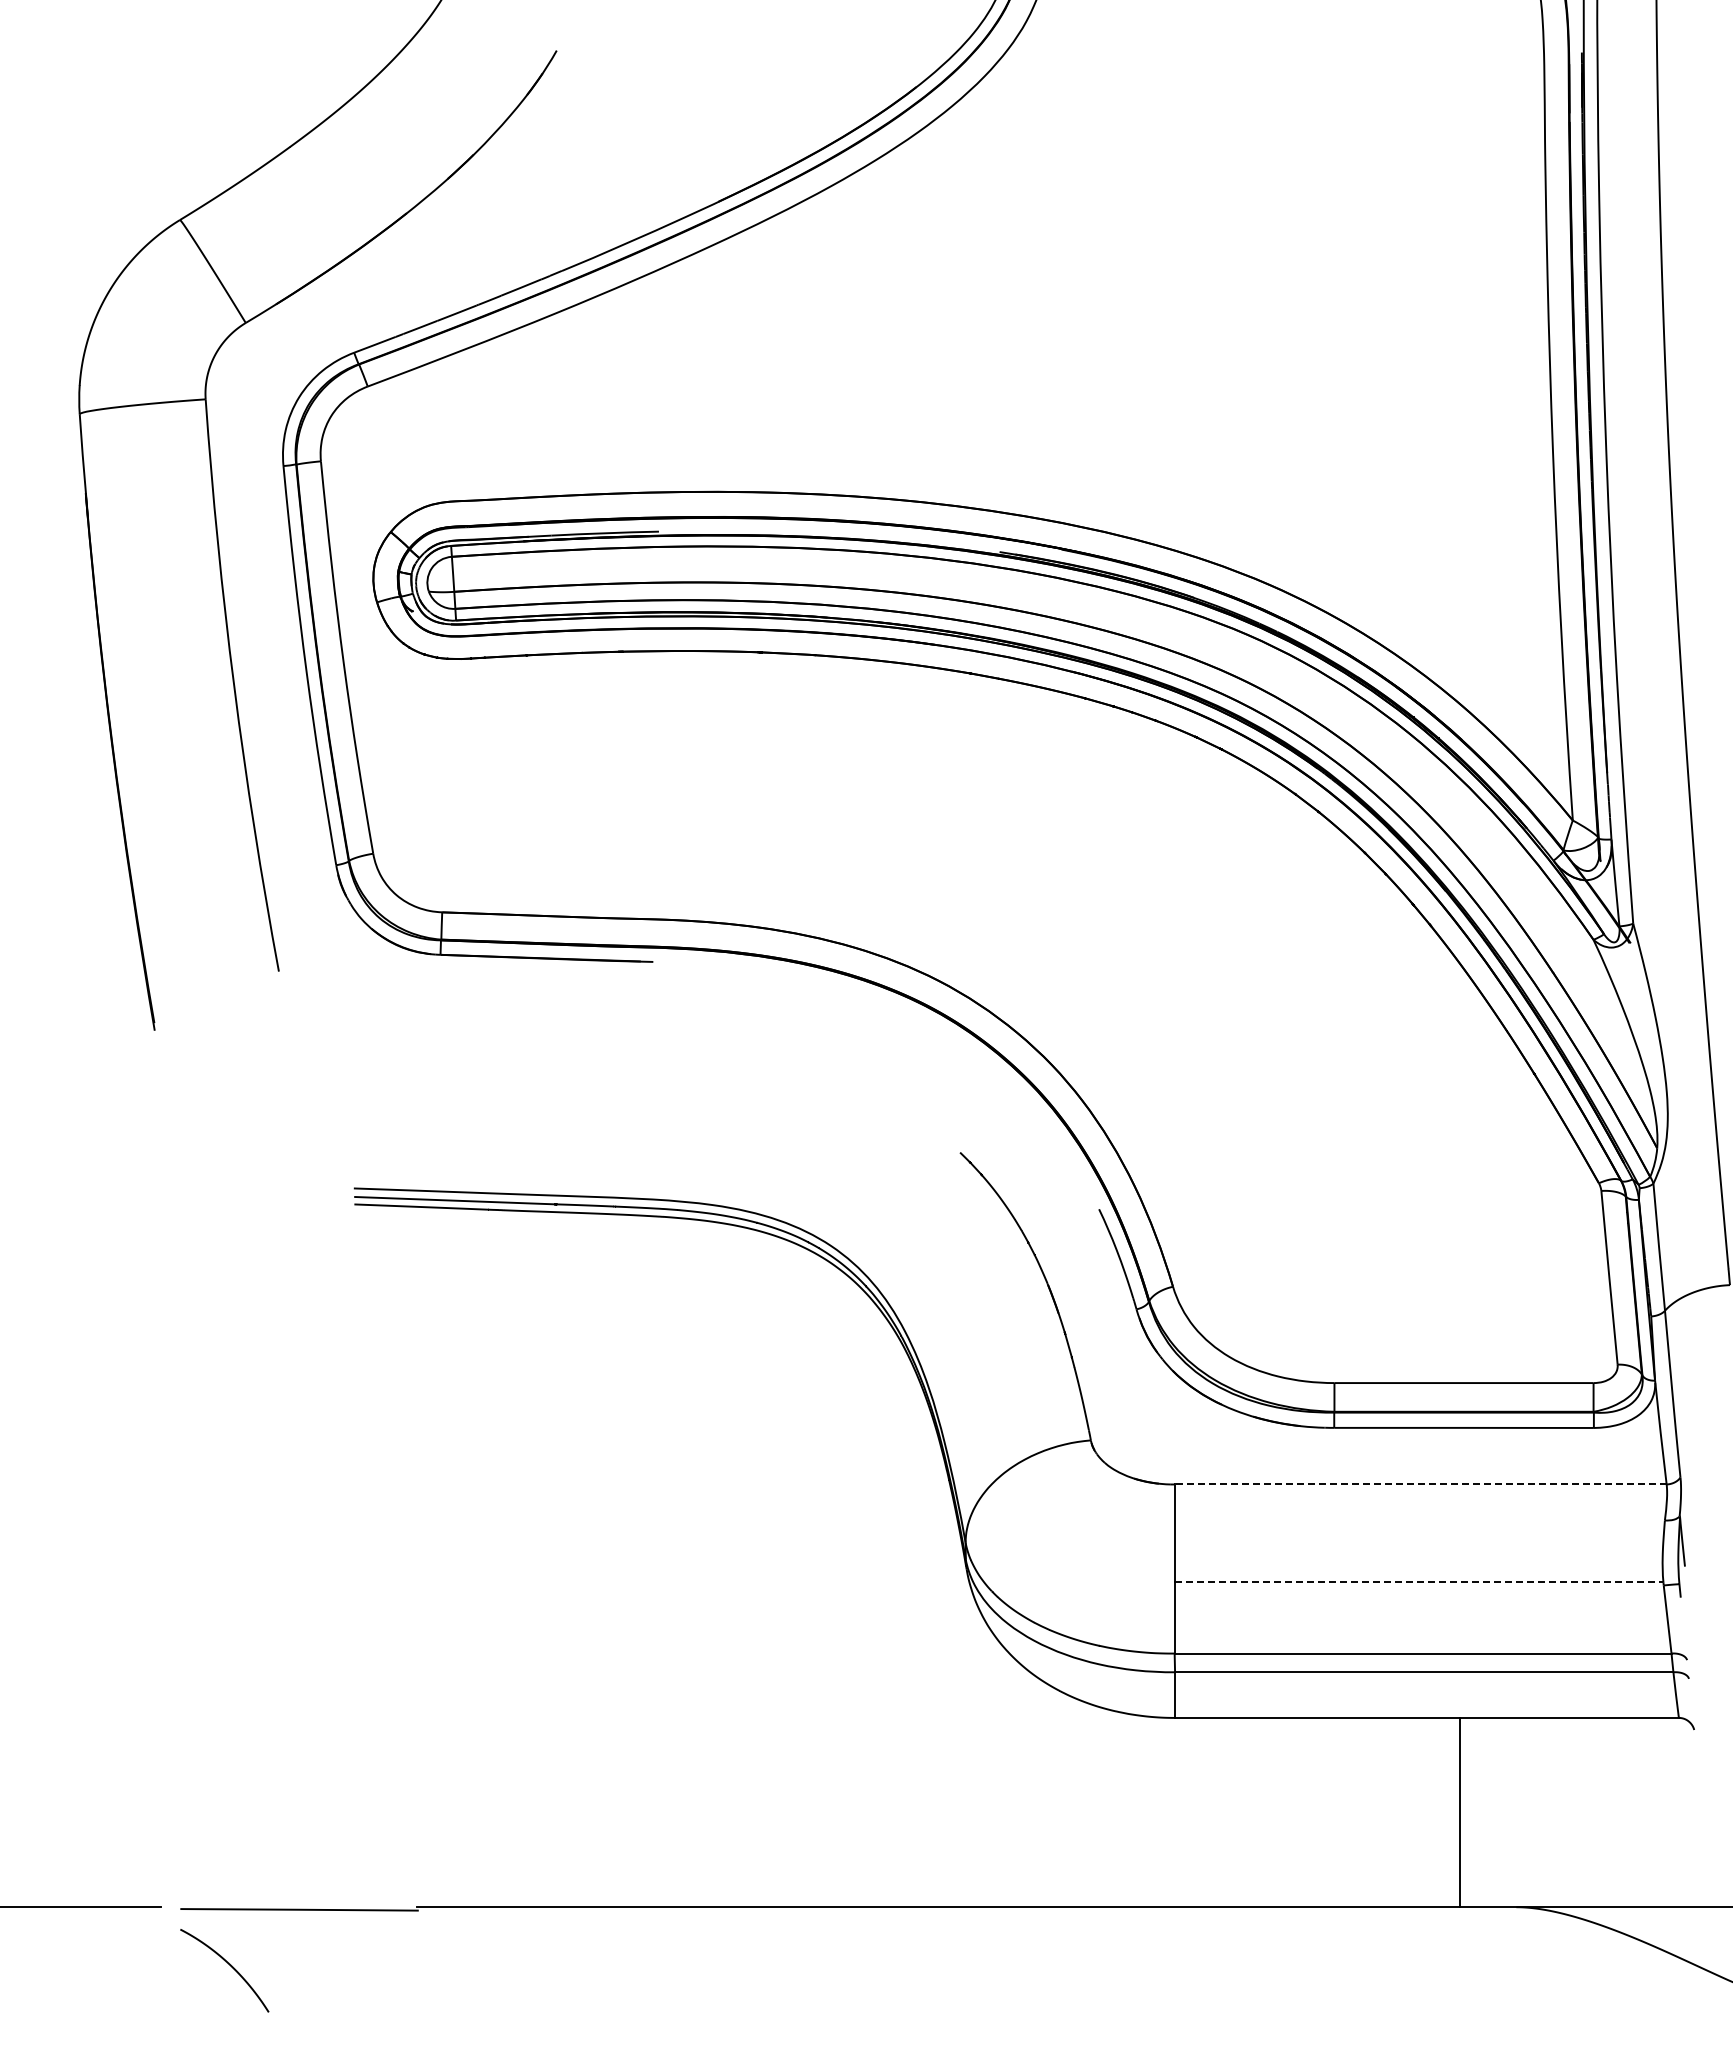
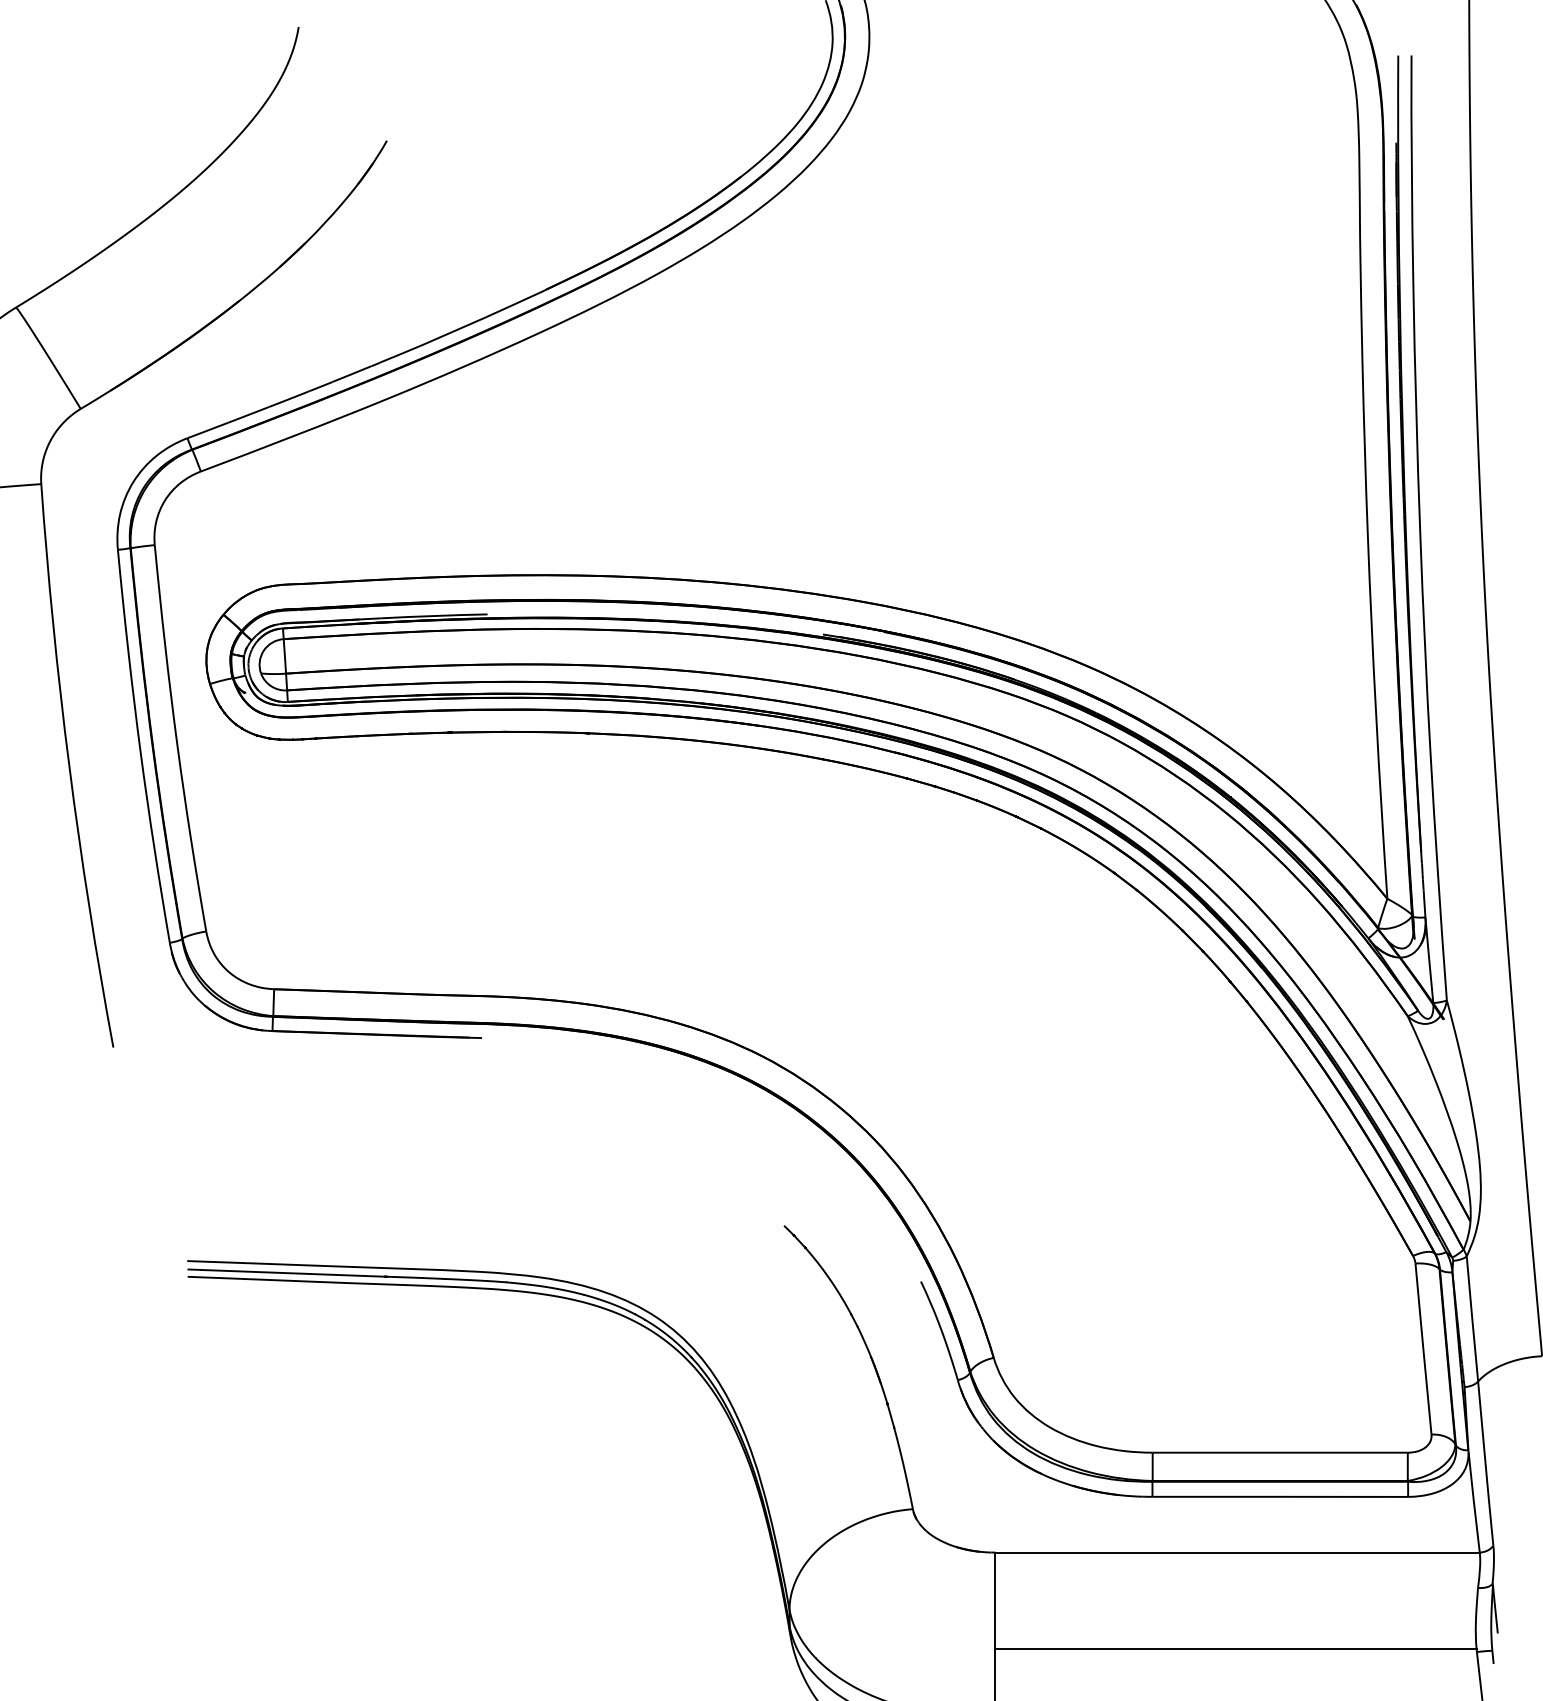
line: (1420, 1484) -> (1237, 1552), dashed -> solid
line: (1419, 1582) -> (1236, 1649), dashed -> solid

